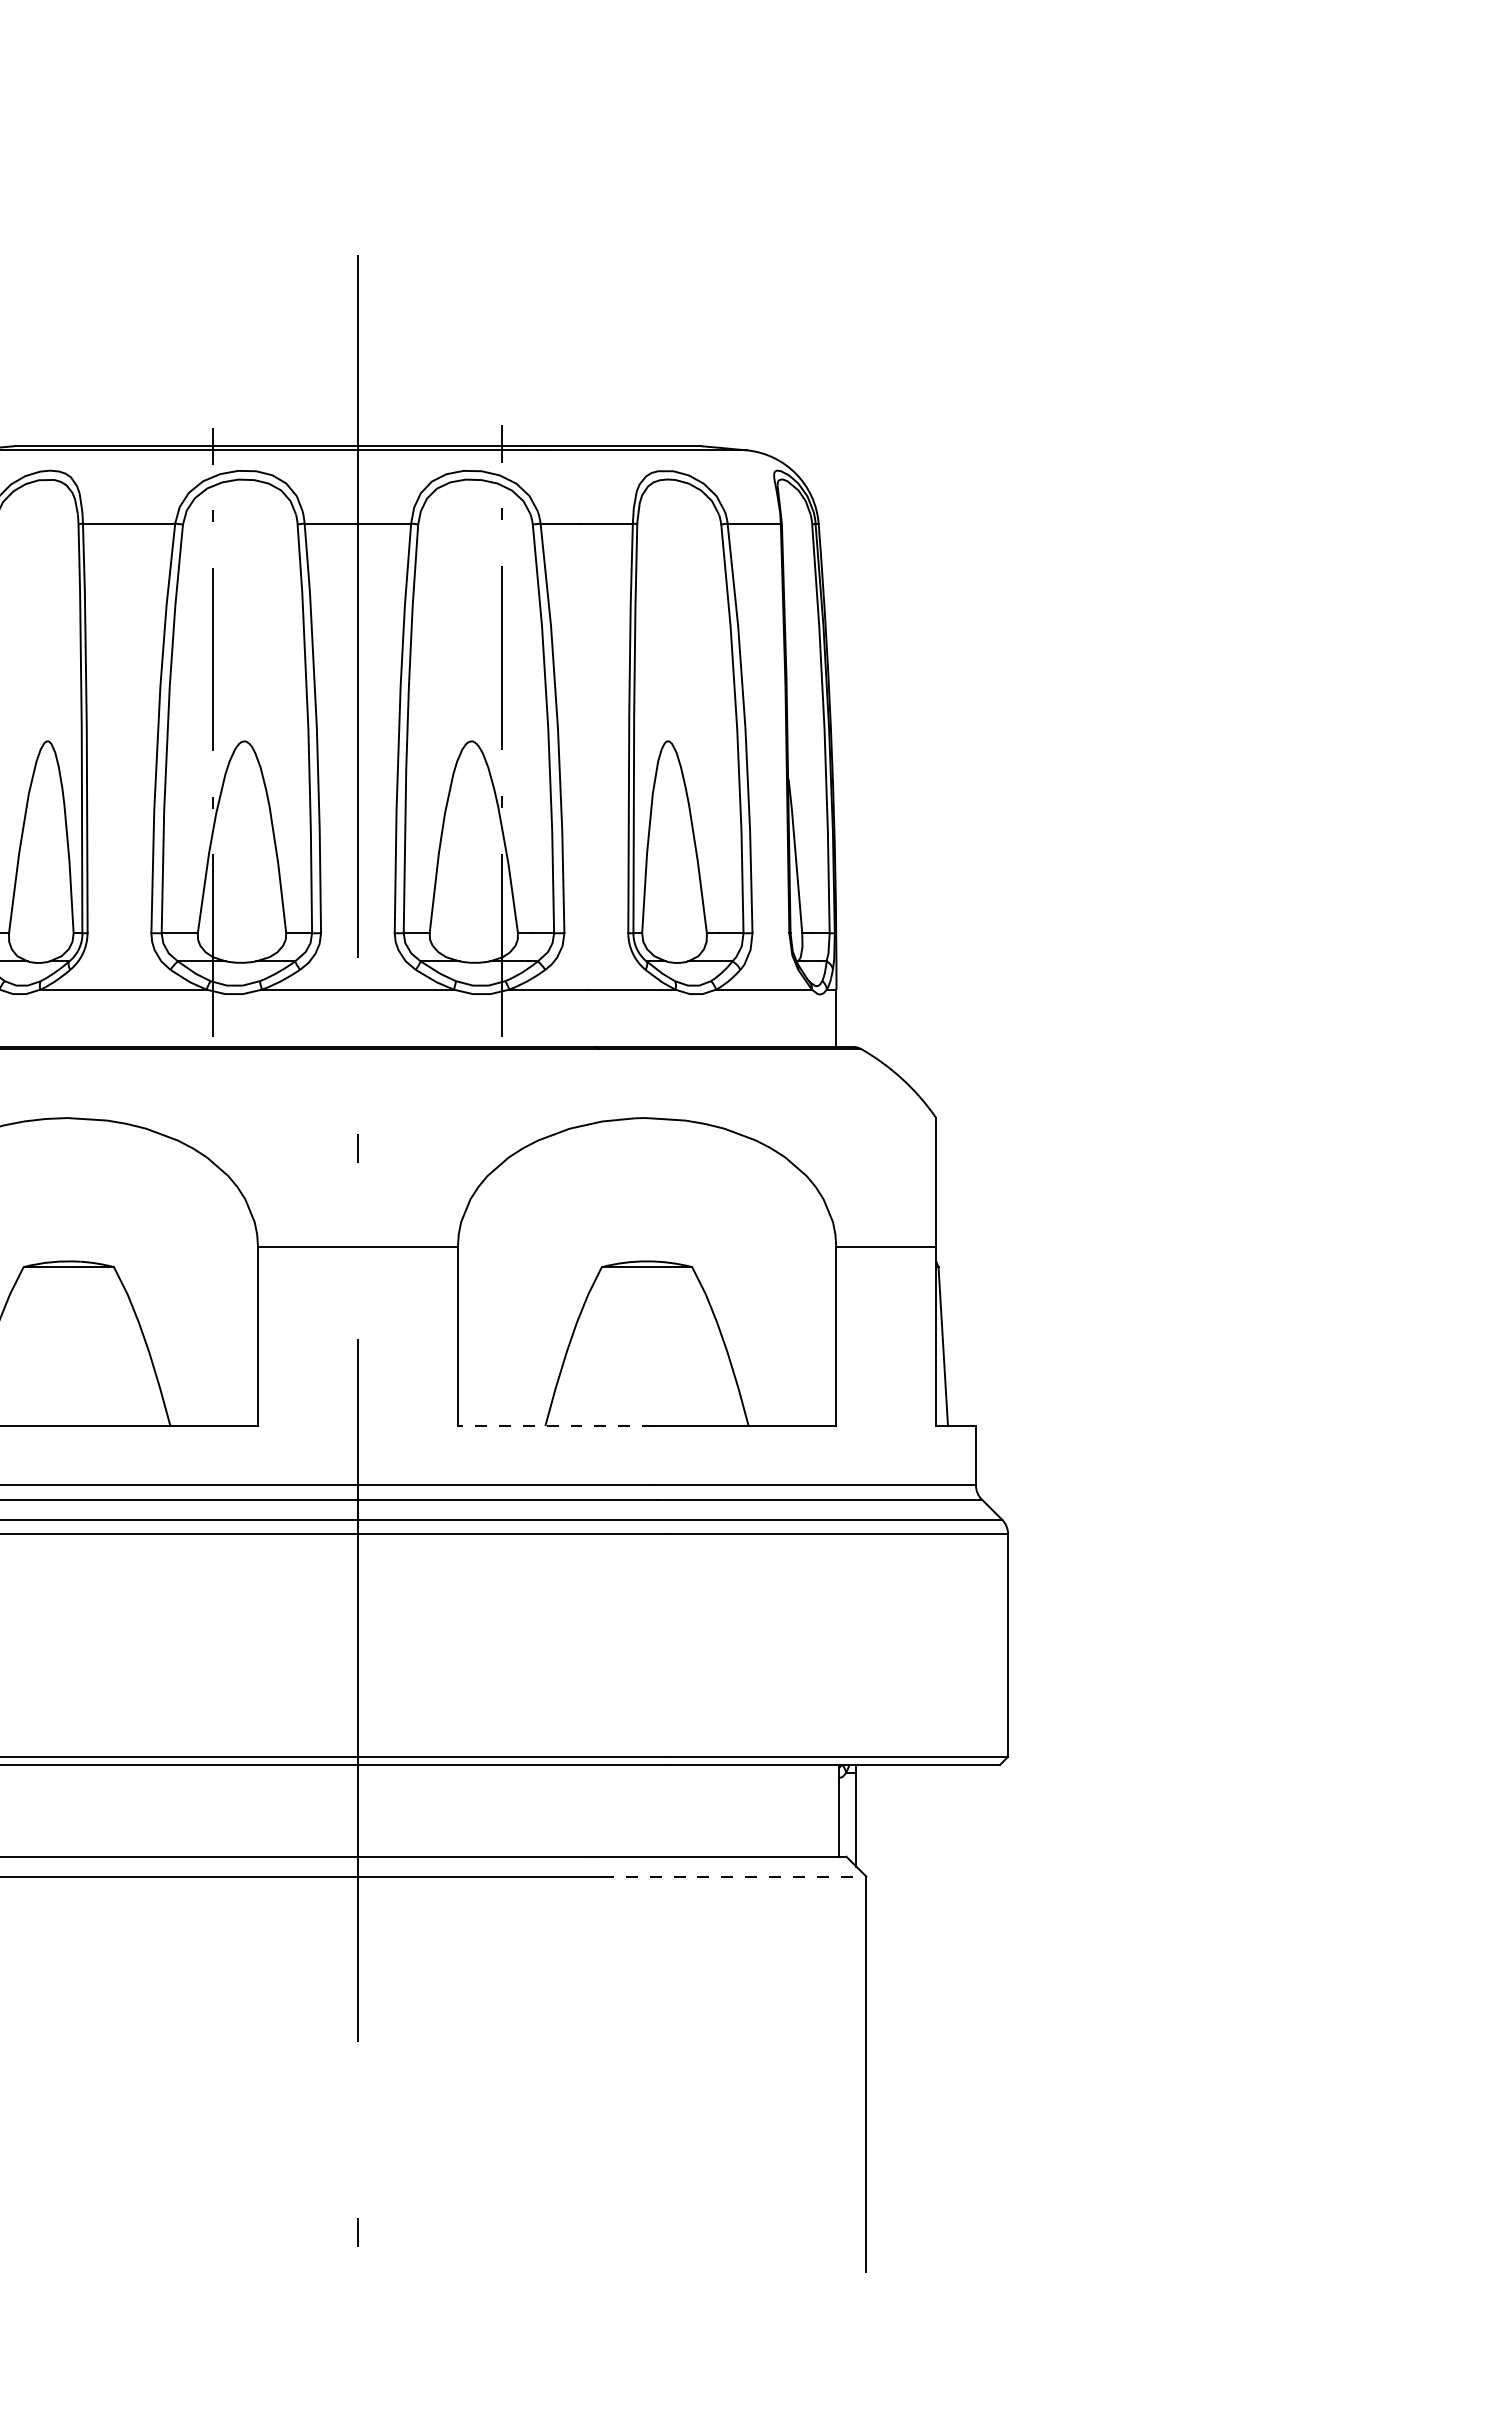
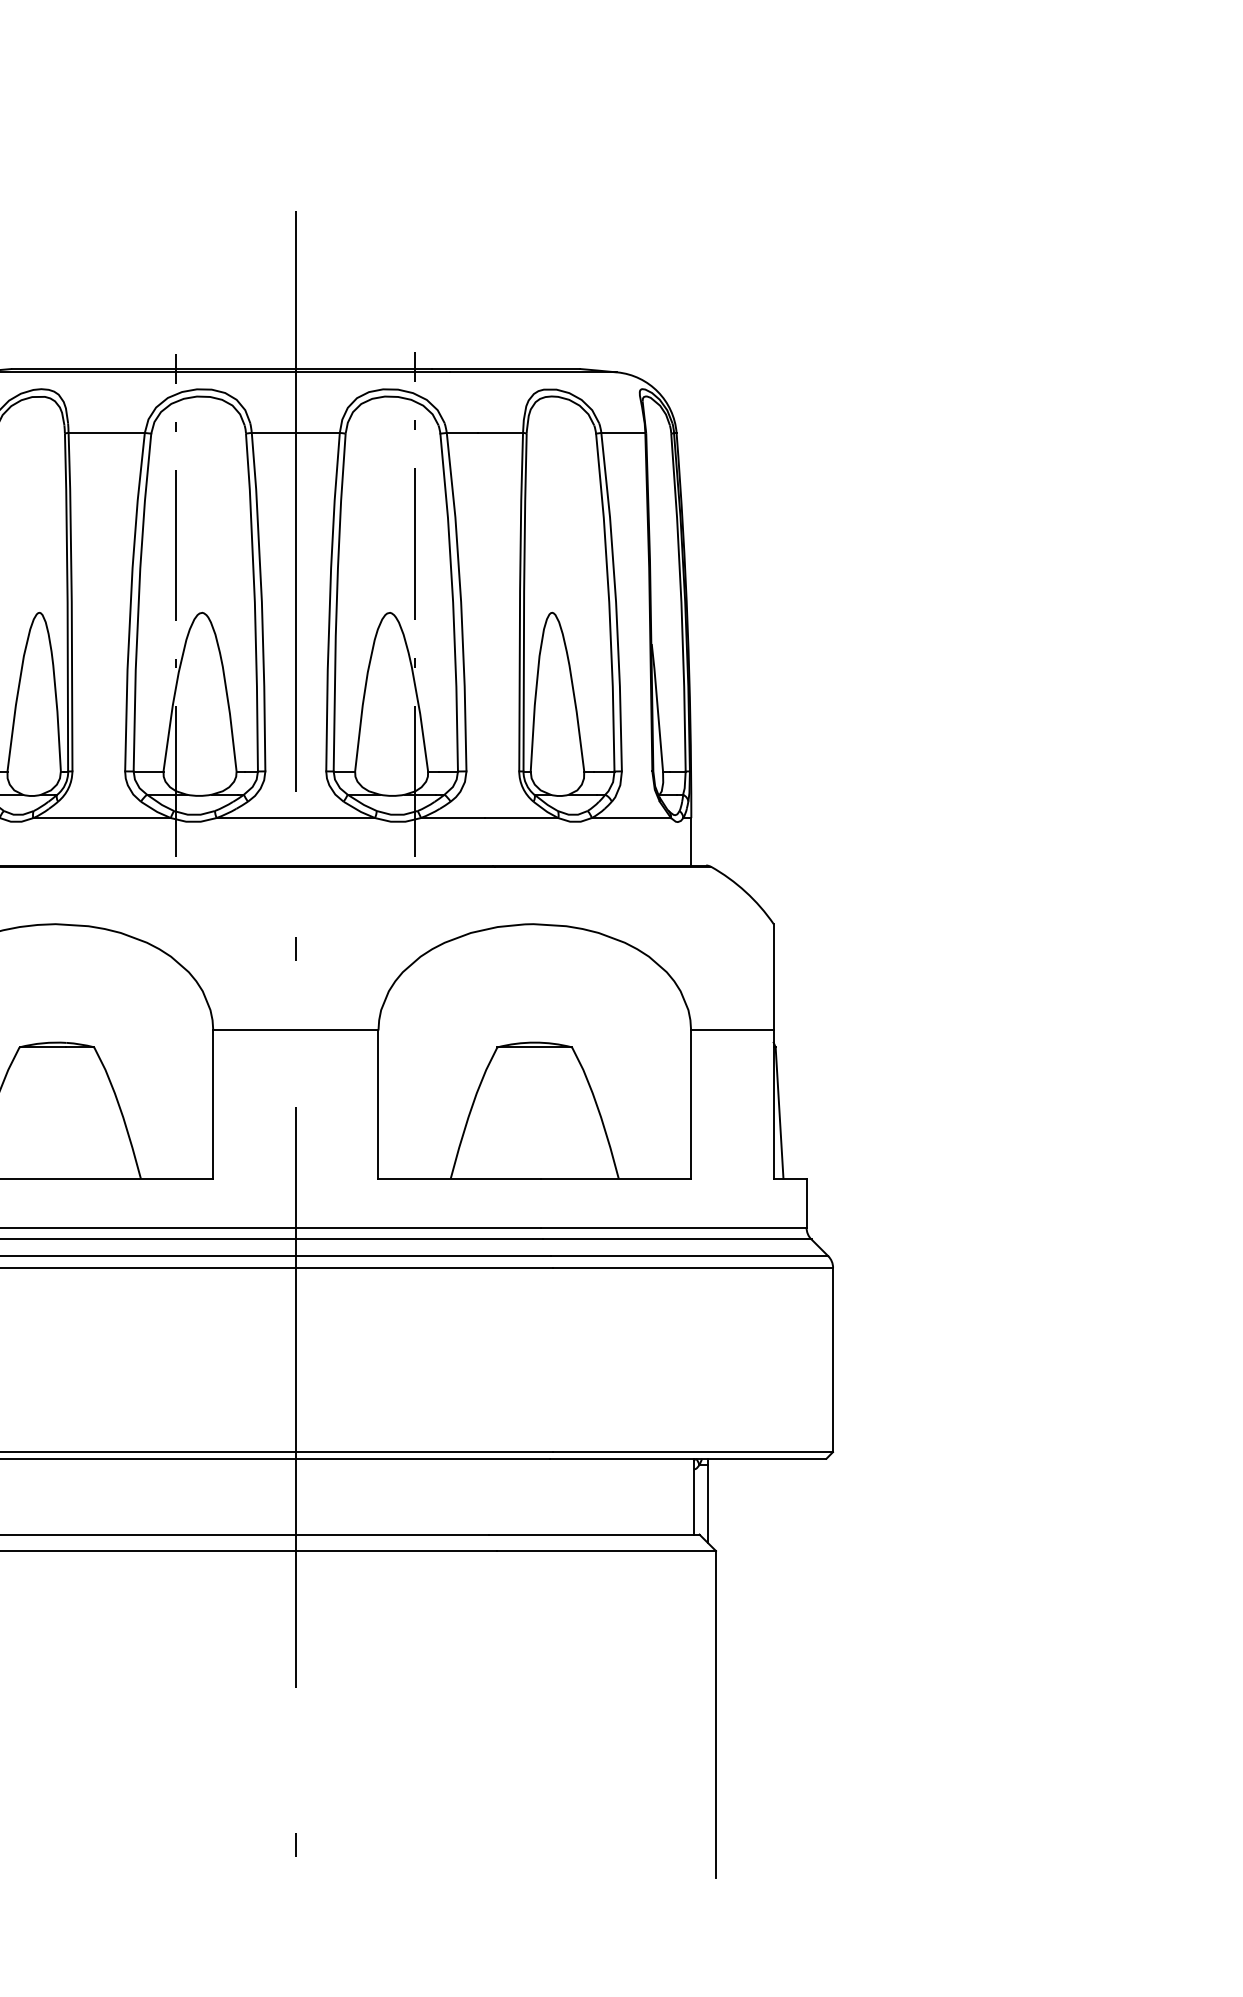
line: (555, 1426) -> (459, 1179), dashed -> solid
line: (734, 1876) -> (607, 1550), dashed -> solid

